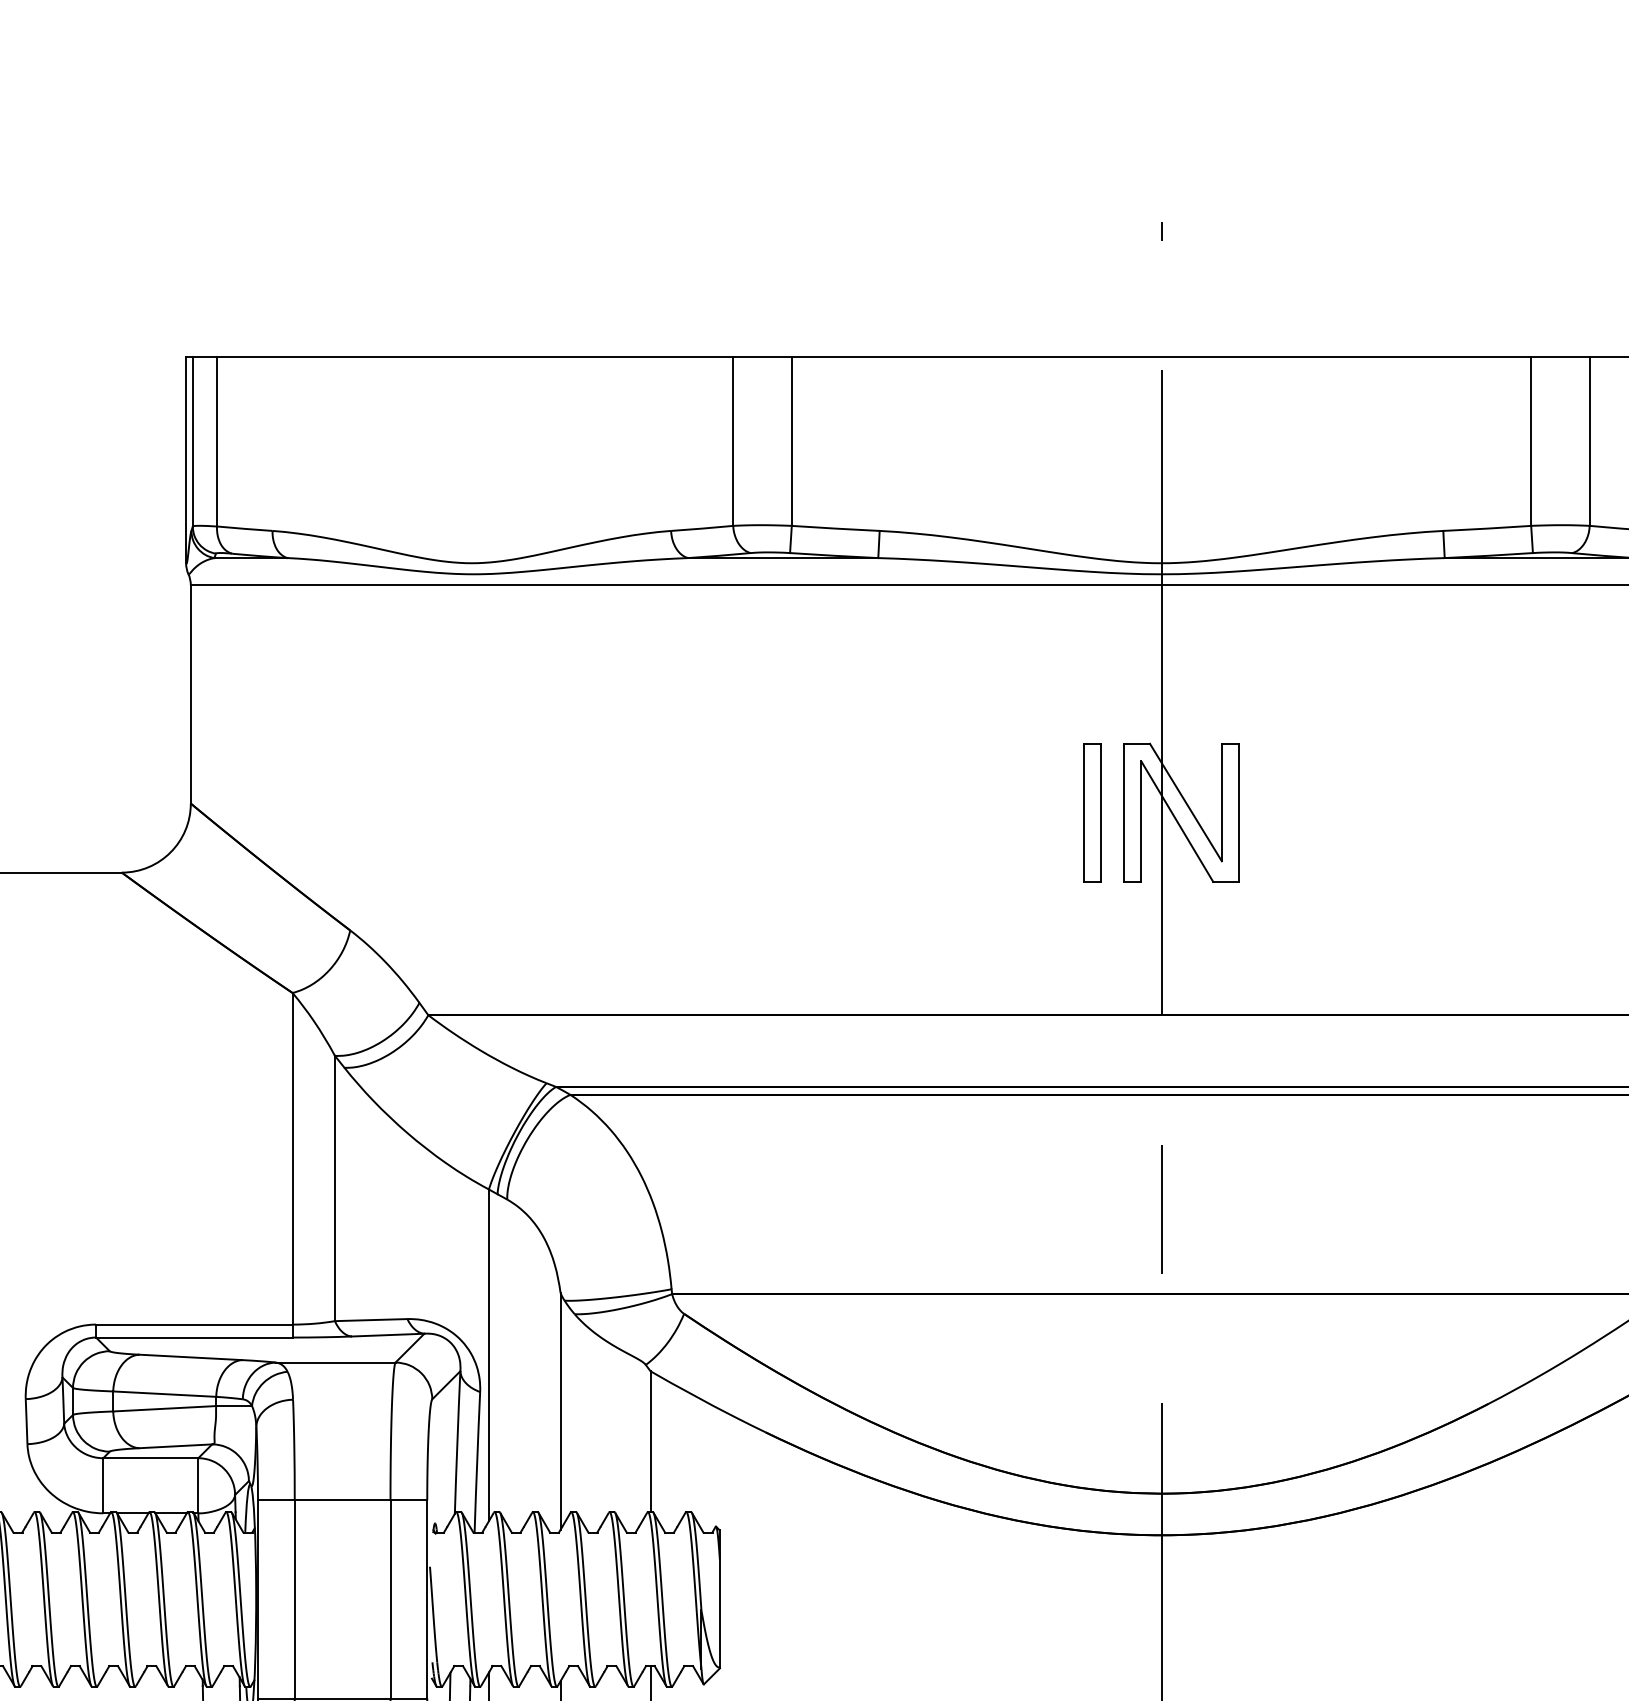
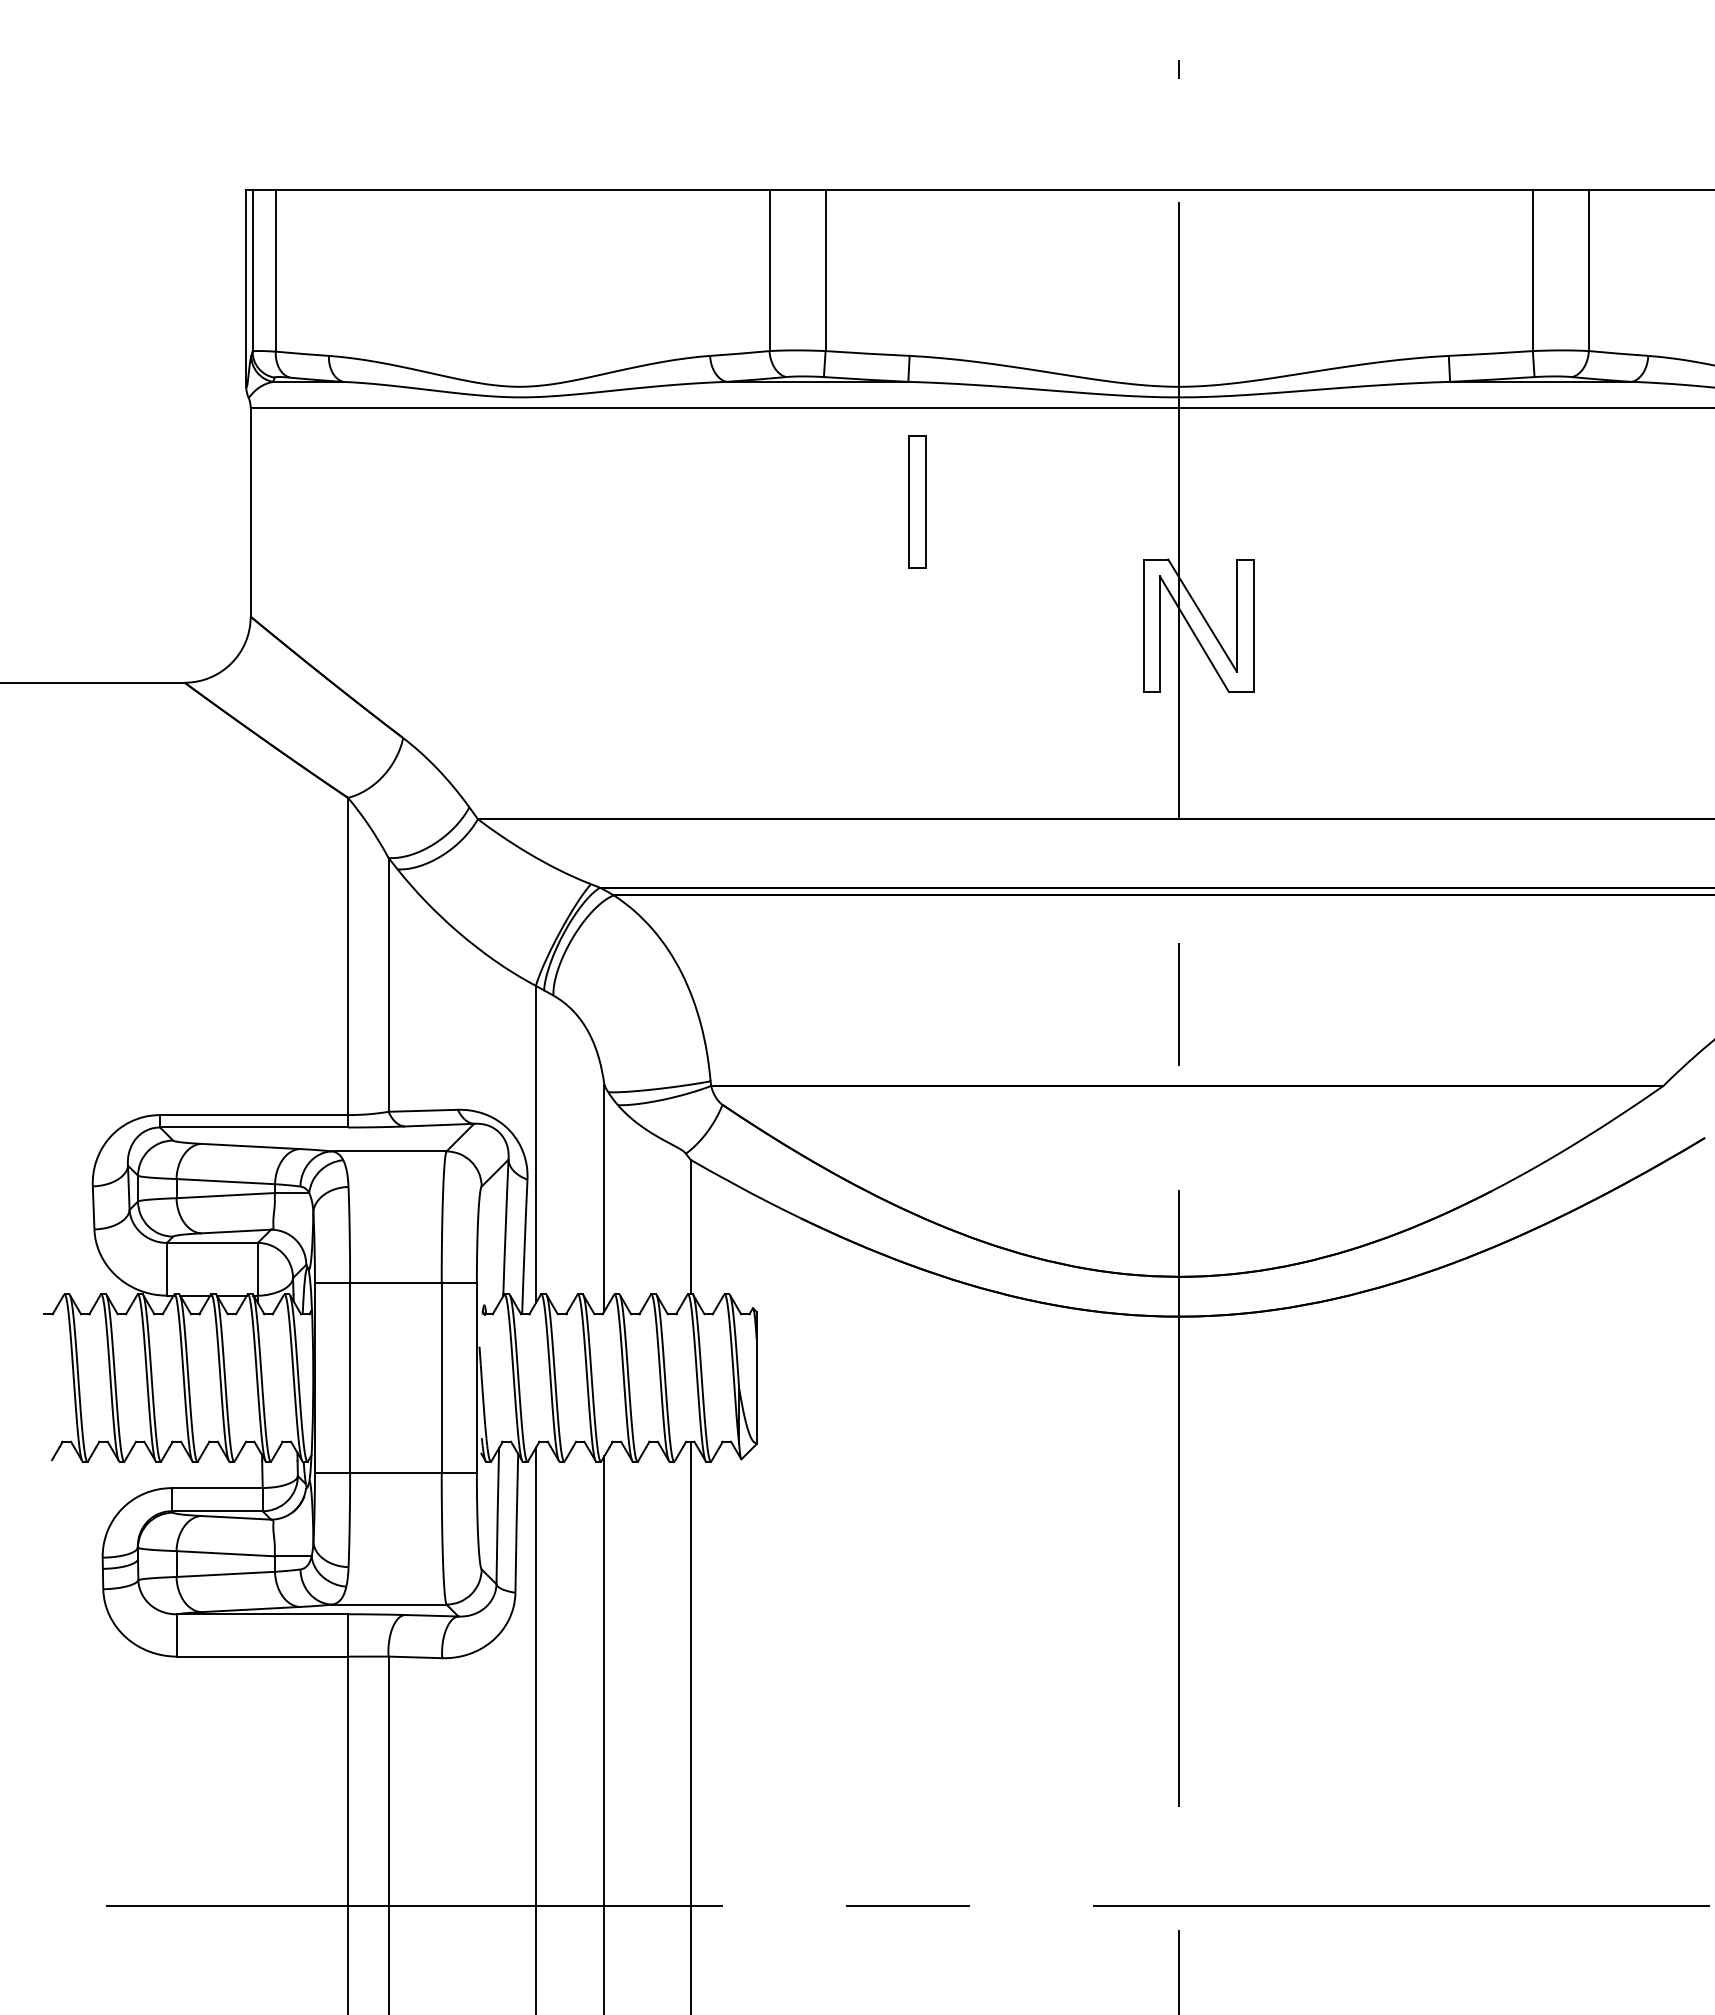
part: (1092, 812) -> (917, 501), moved

